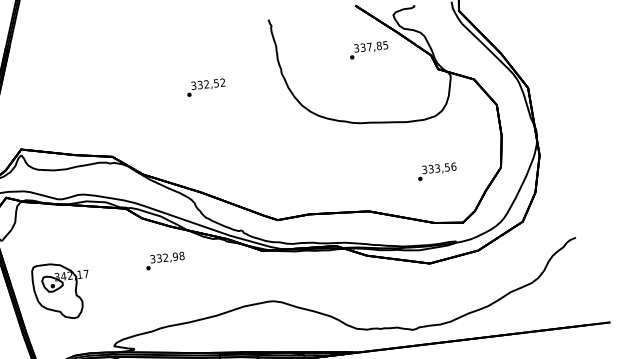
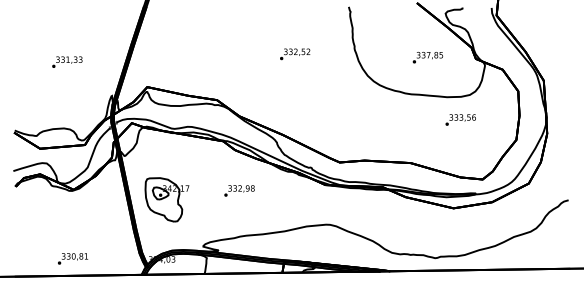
text: (368, 50) -> (427, 57), moved
text: (436, 171) -> (460, 119), moved
text: (165, 260) -> (239, 190), moved

